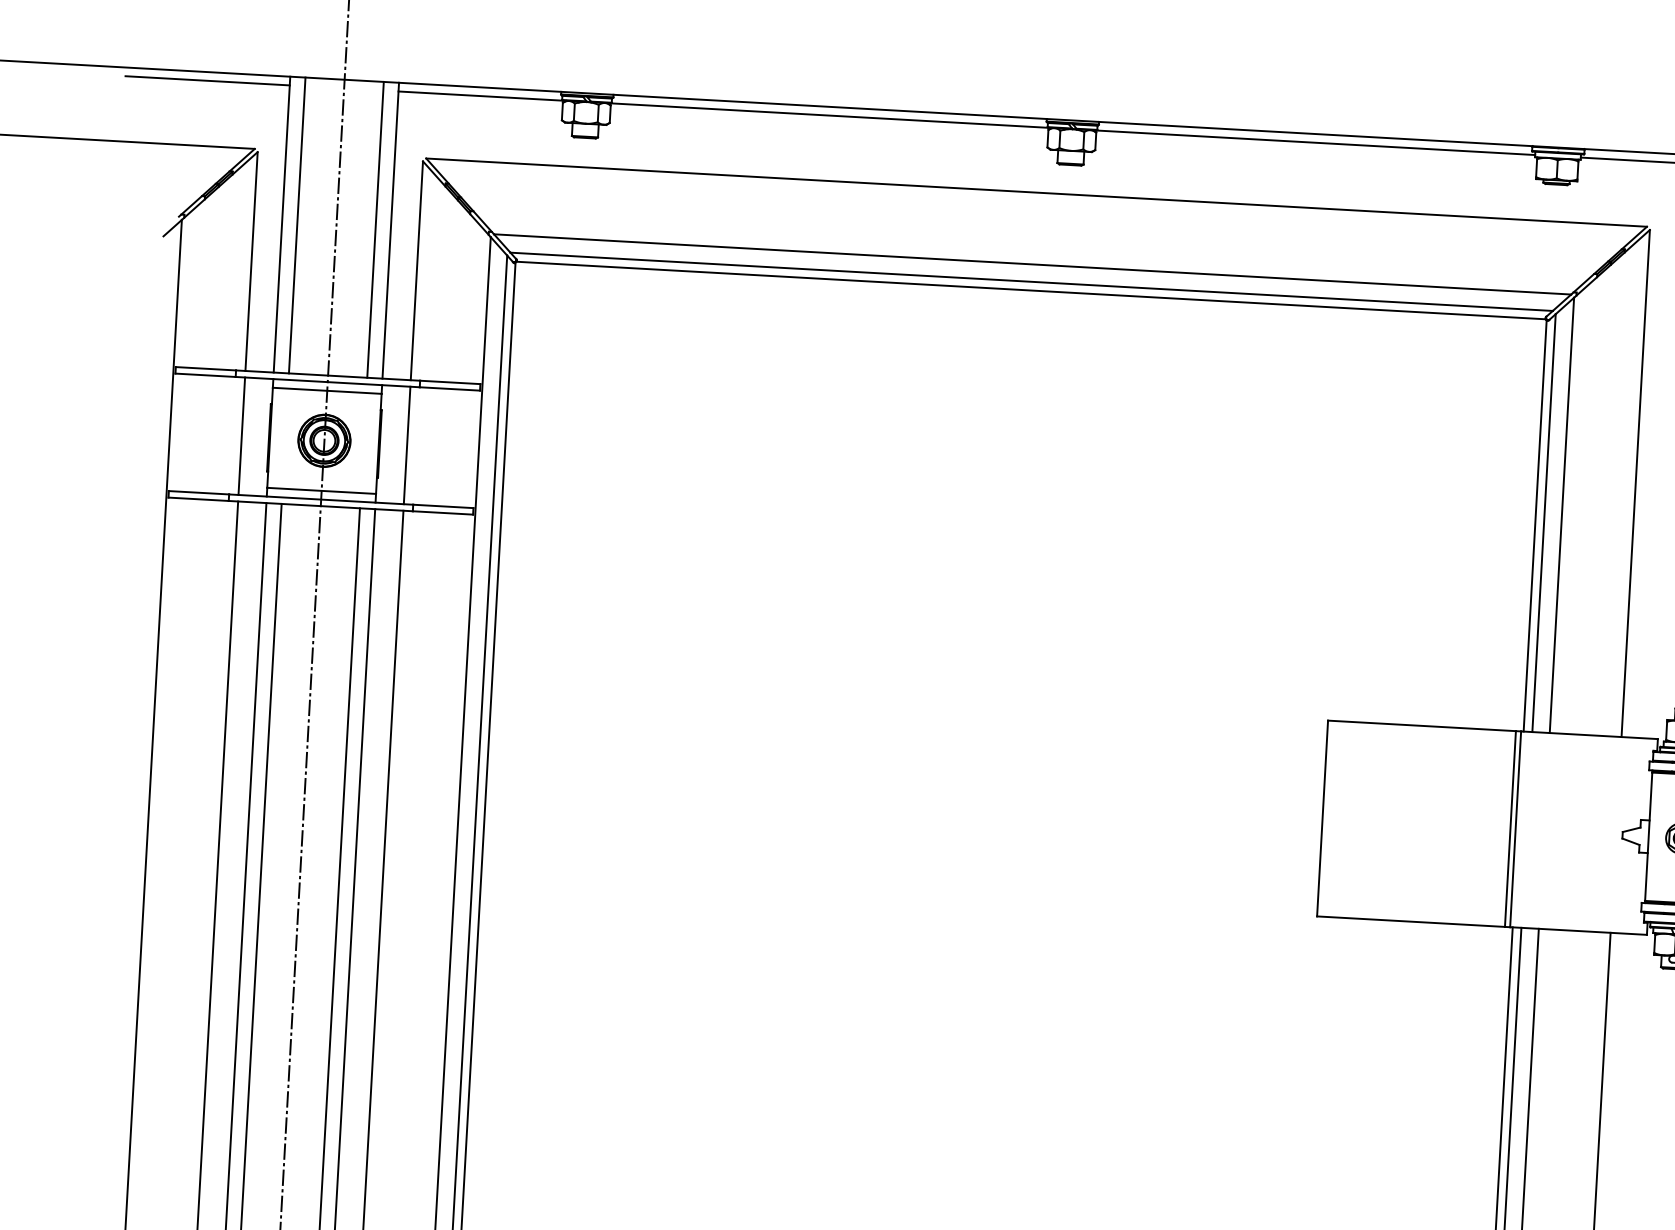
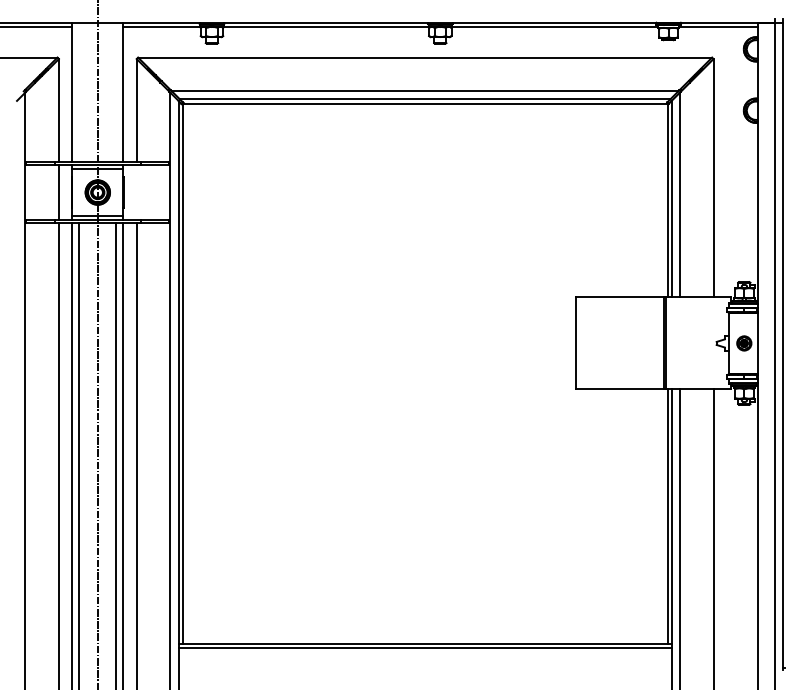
line: (297, 223) -> (79, 91), removed
line: (376, 228) -> (116, 91), removed
line: (406, 445) -> (136, 192), removed

